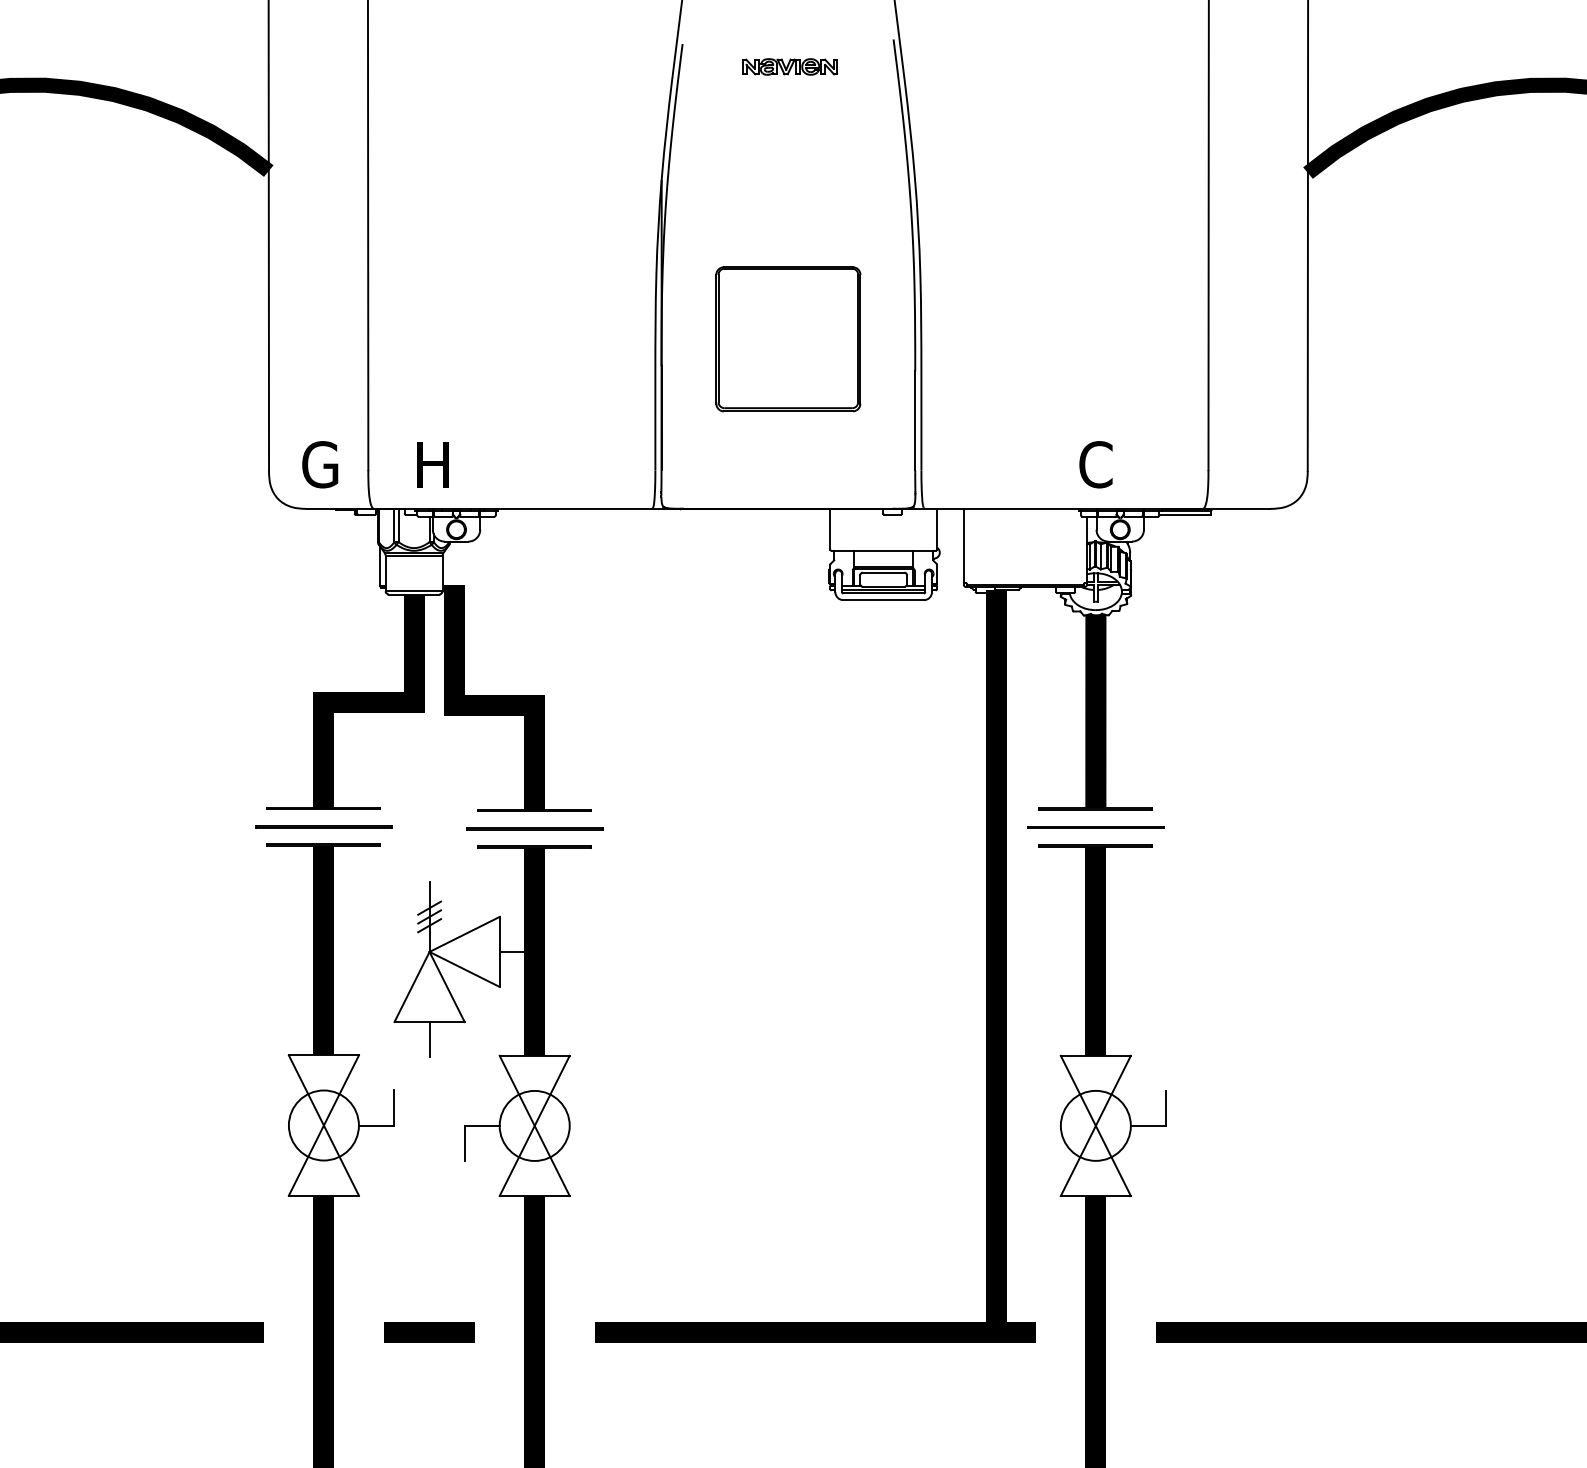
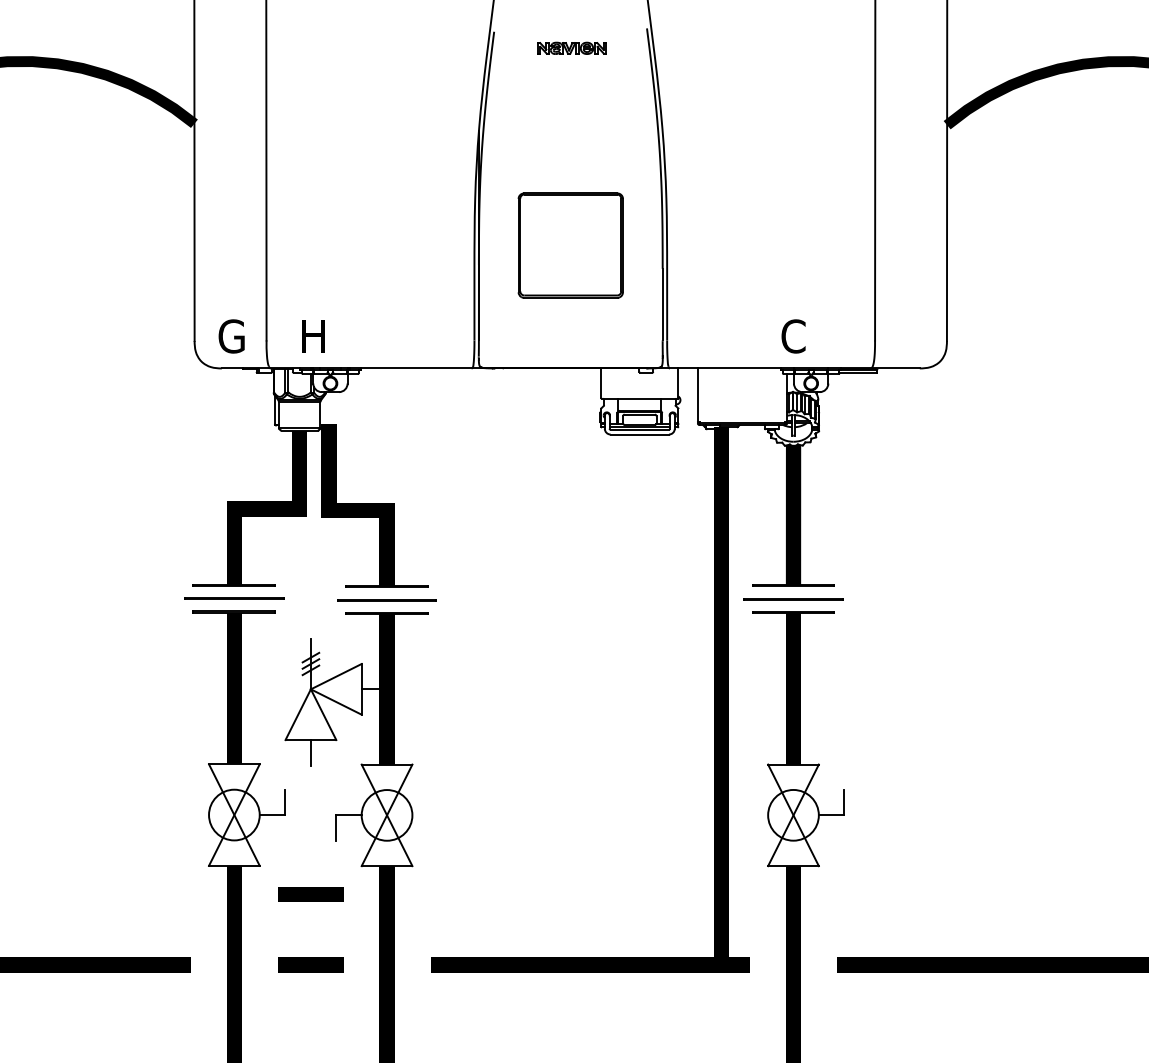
line: (429, 1234) -> (310, 894), added

